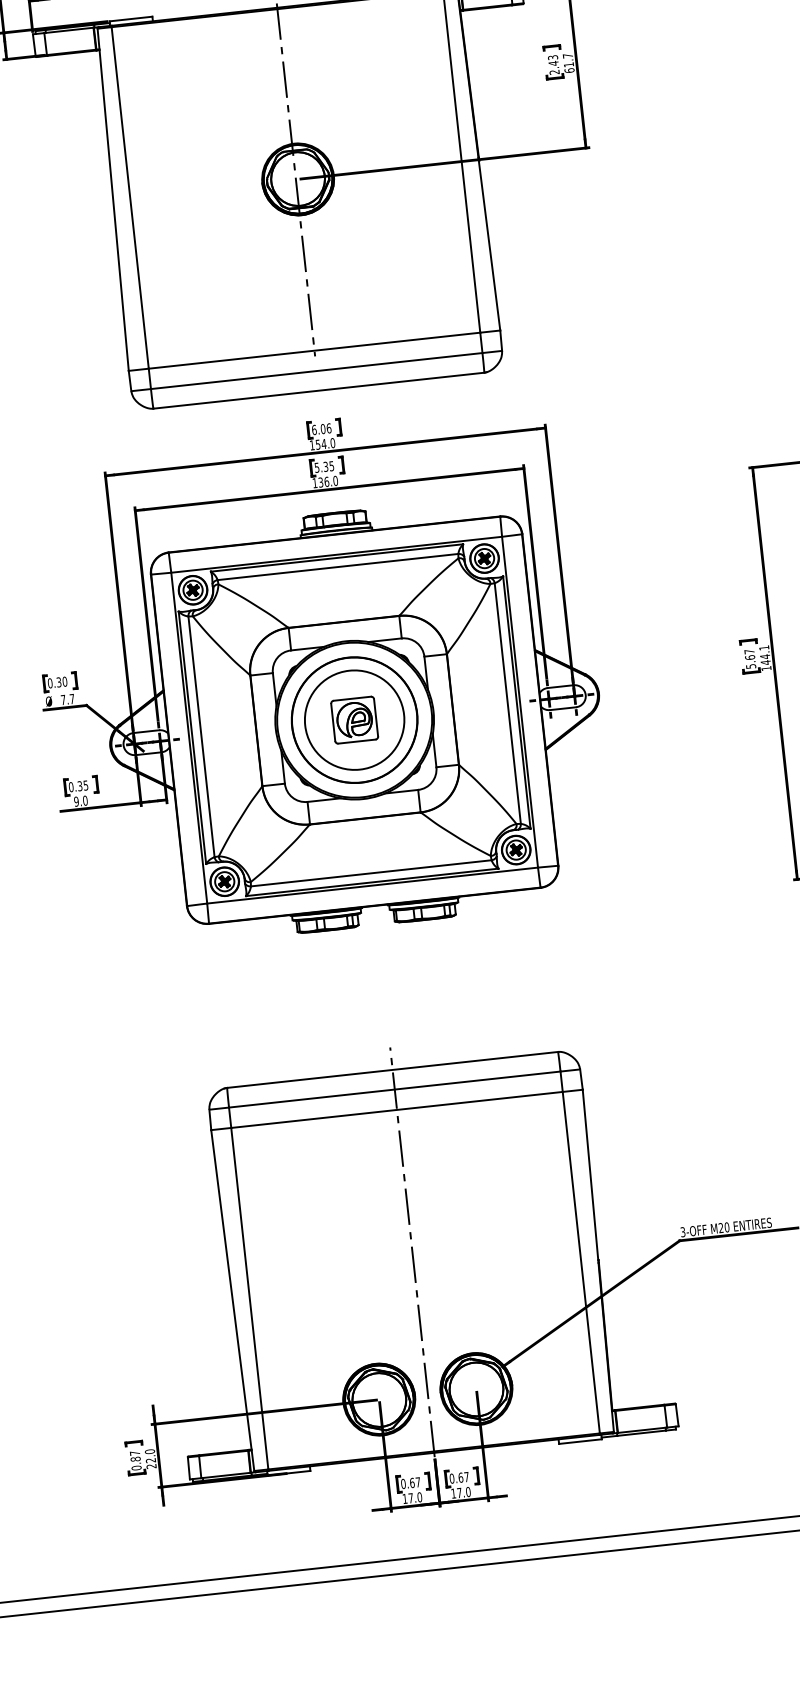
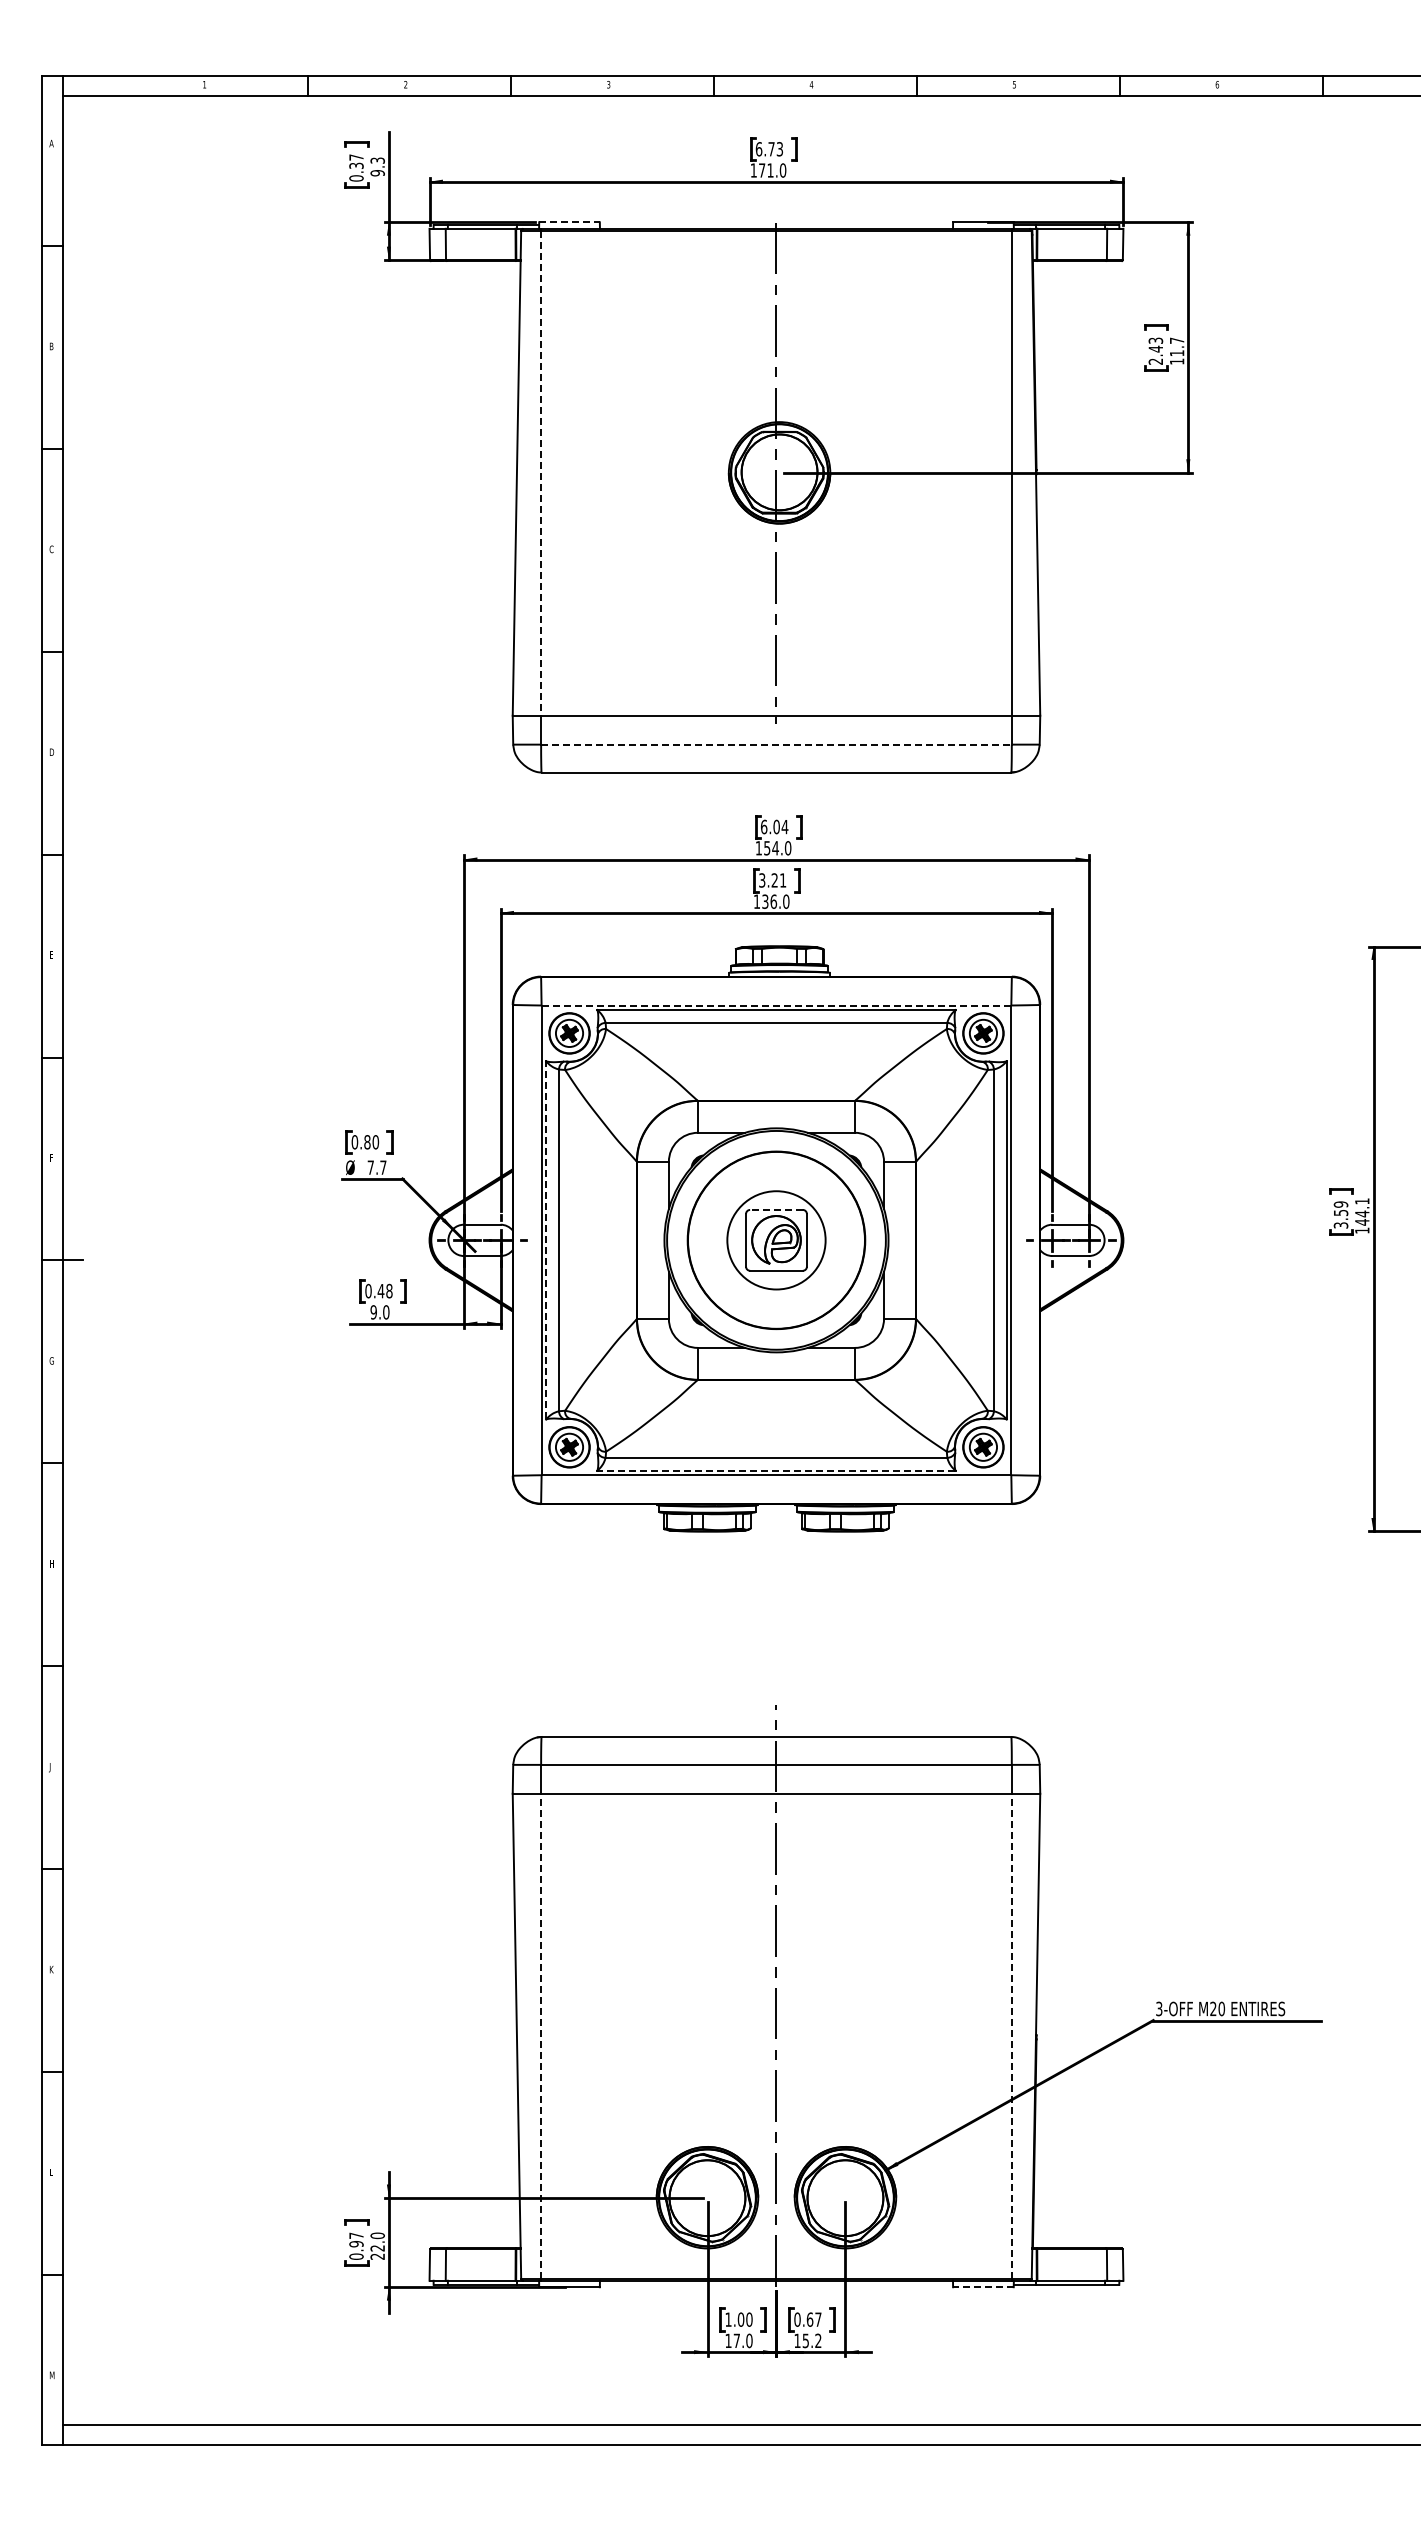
line: (131, 19) -> (570, 222), solid -> dashed
text: (569, 70) -> (1176, 361), 61.7 -> 11.7
line: (130, 198) -> (541, 473), solid -> dashed
line: (316, 370) -> (776, 744), solid -> dashed
text: (328, 428) -> (784, 826), 6.06 -> 6.04
text: (324, 467) -> (772, 880), 5.35 -> 3.21
line: (336, 554) -> (776, 1005), solid -> dashed
text: (749, 658) -> (1340, 1214), 5.67 -> 3.59
text: (59, 682) -> (367, 1142), 0.30 -> 0.80
line: (351, 698) -> (775, 1209), solid -> dashed
circle: (354, 720) -> (776, 1240), size x0.7
line: (192, 737) -> (546, 1240), solid -> dashed
text: (82, 785) -> (384, 1290), 0.35 -> 0.48
line: (372, 882) -> (776, 1470), solid -> dashed
line: (581, 1262) -> (1011, 2035), solid -> dashed
line: (250, 1298) -> (541, 2035), solid -> dashed
line: (579, 1441) -> (982, 2287), solid -> dashed
text: (135, 1459) -> (356, 2244), 0.87 -> 0.97
text: (410, 1483) -> (738, 2319), 0.67 -> 1.00
text: (463, 1492) -> (811, 2340), 17.0 -> 15.2

